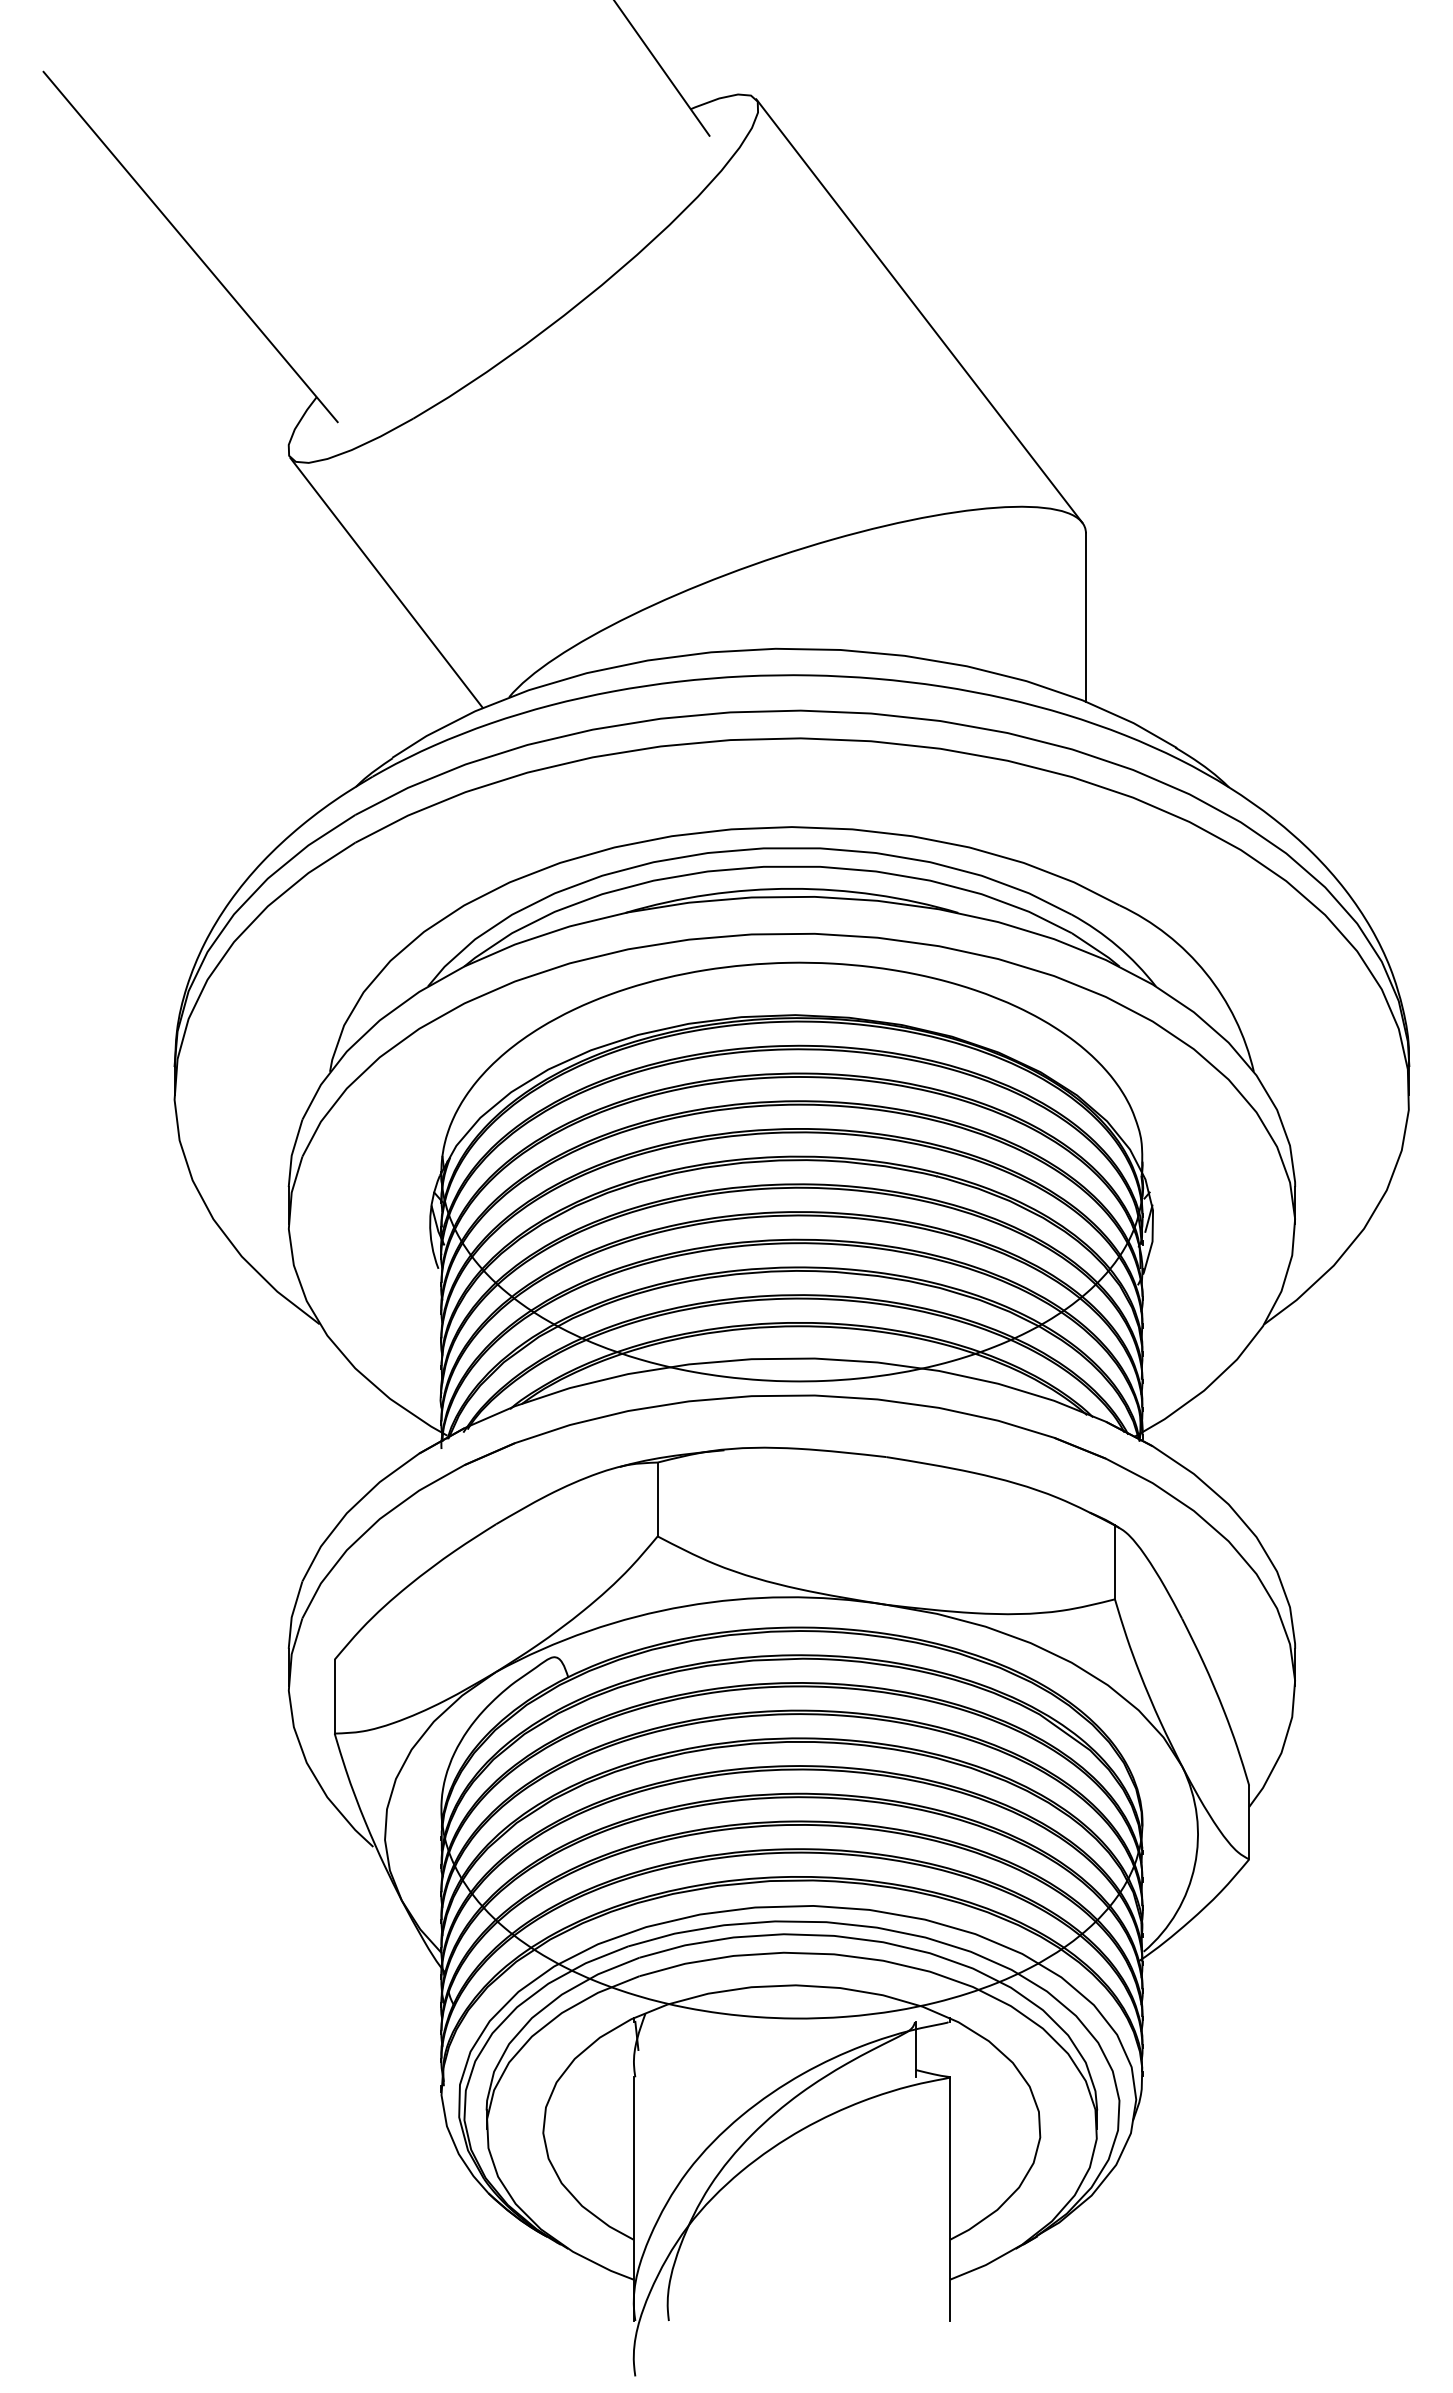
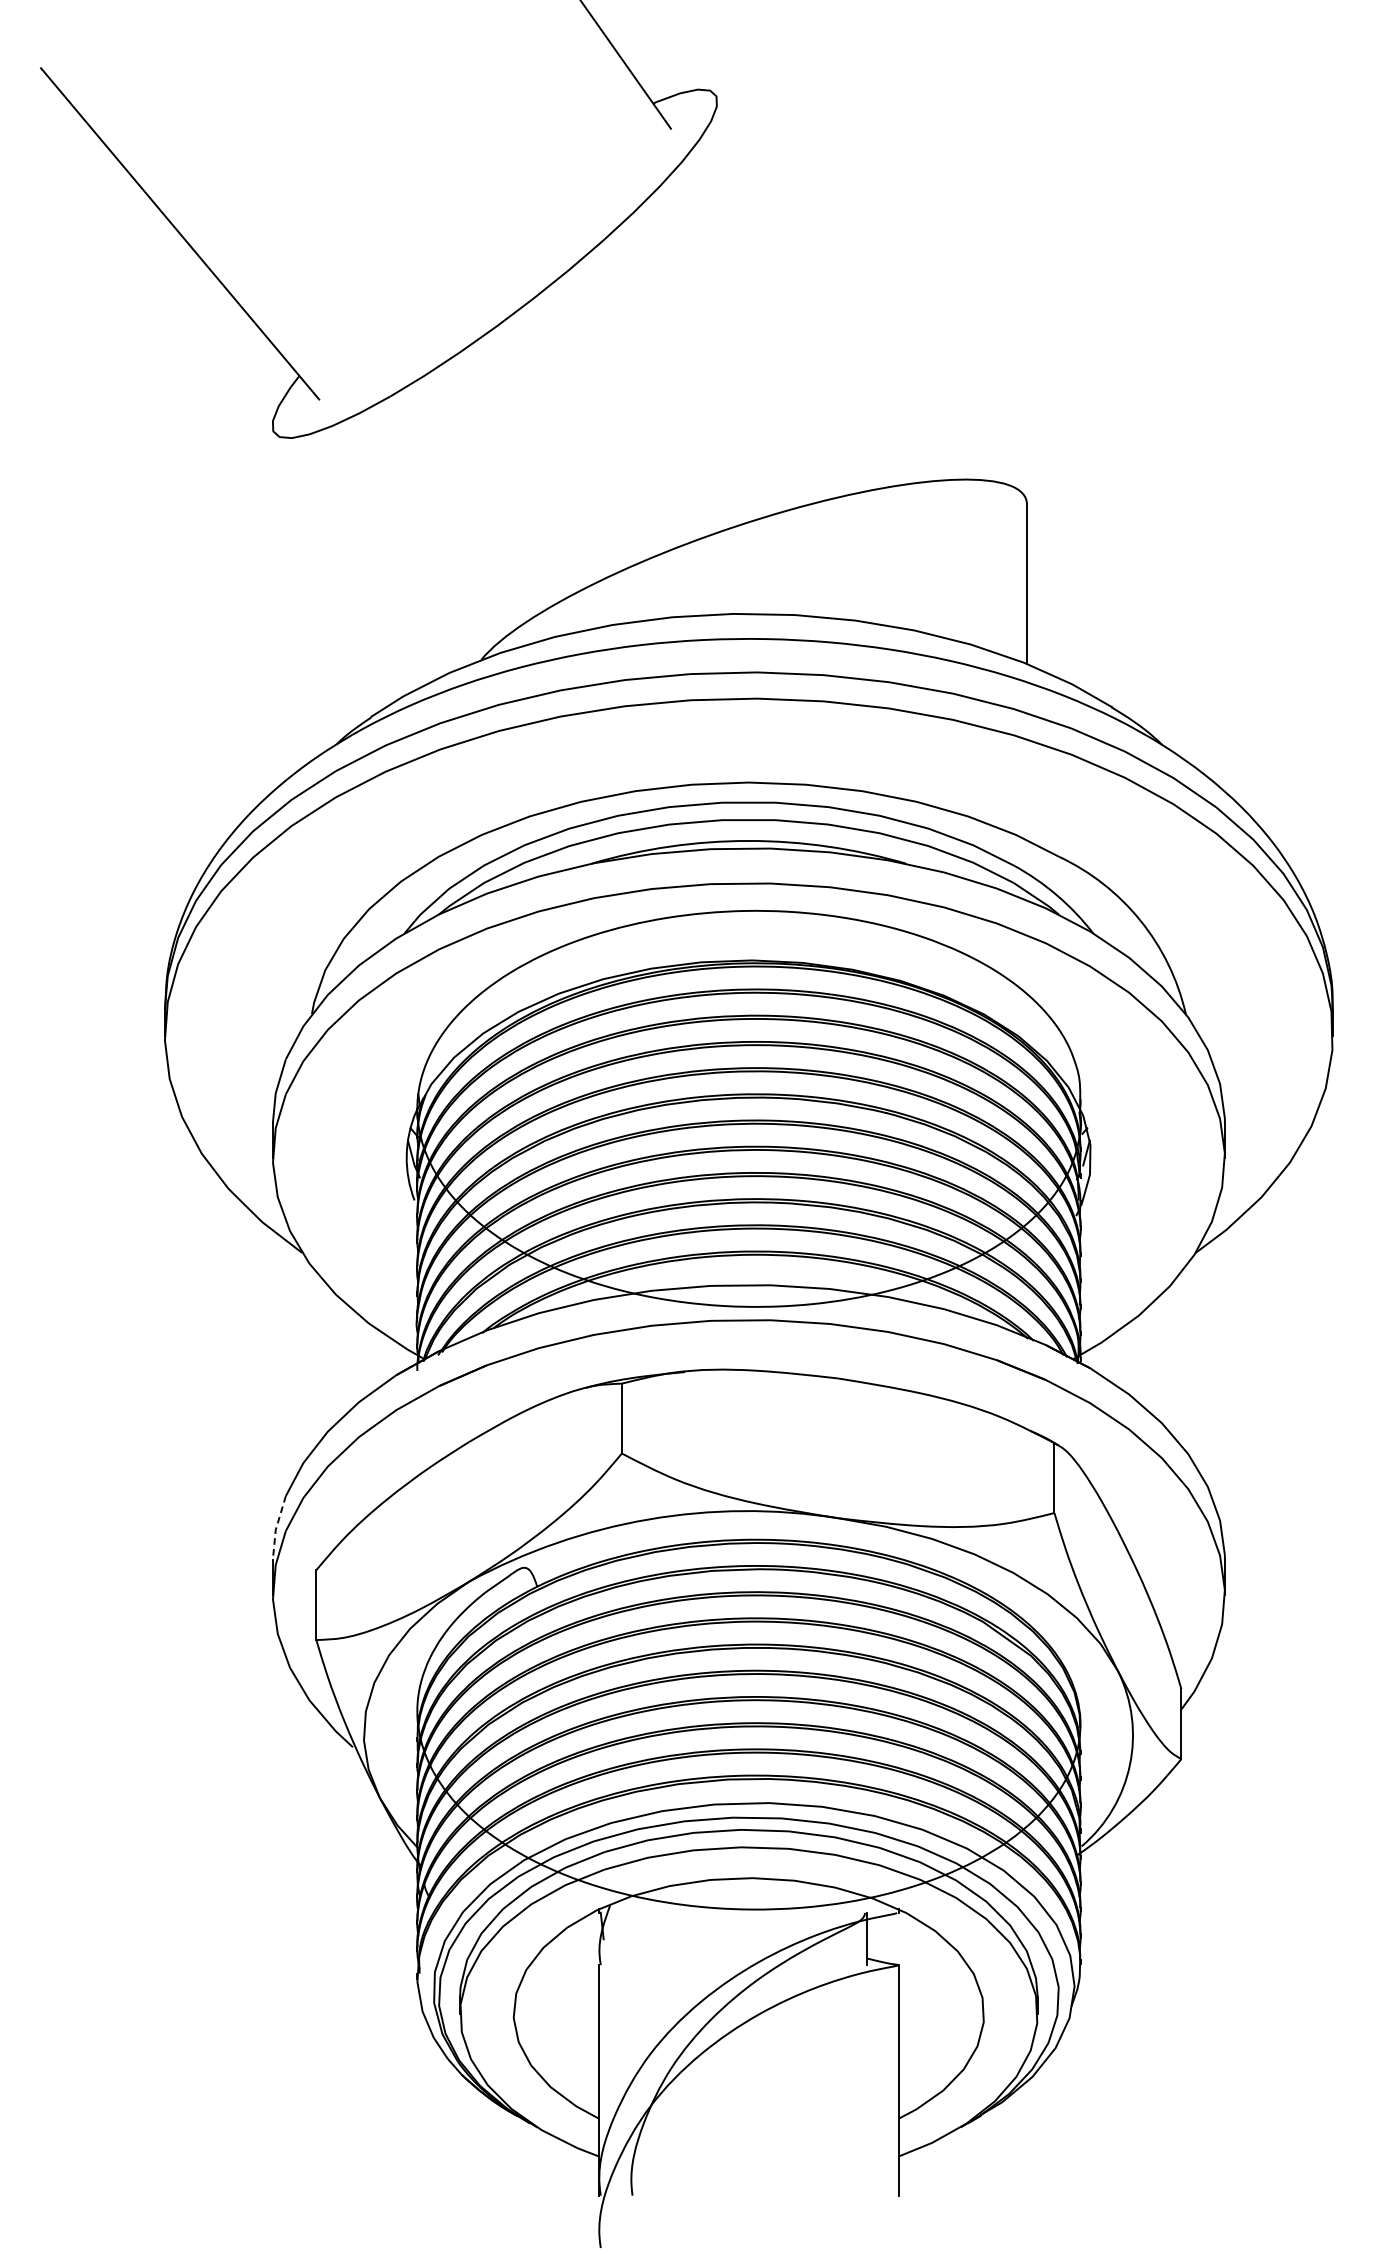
line: (919, 310) -> (869, 293), removed
line: (386, 582) -> (365, 551), removed
line: (292, 1615) -> (276, 1528), solid -> dashed

